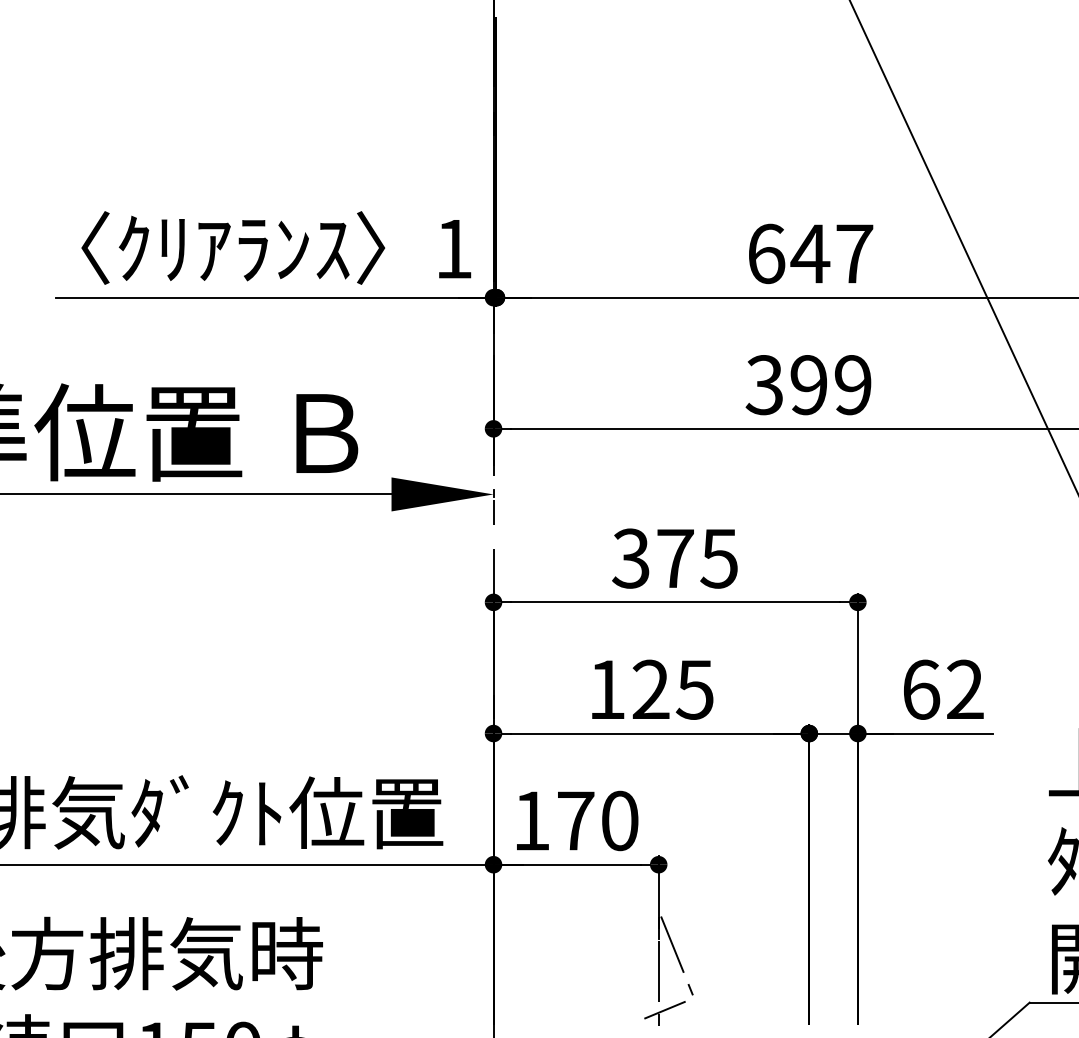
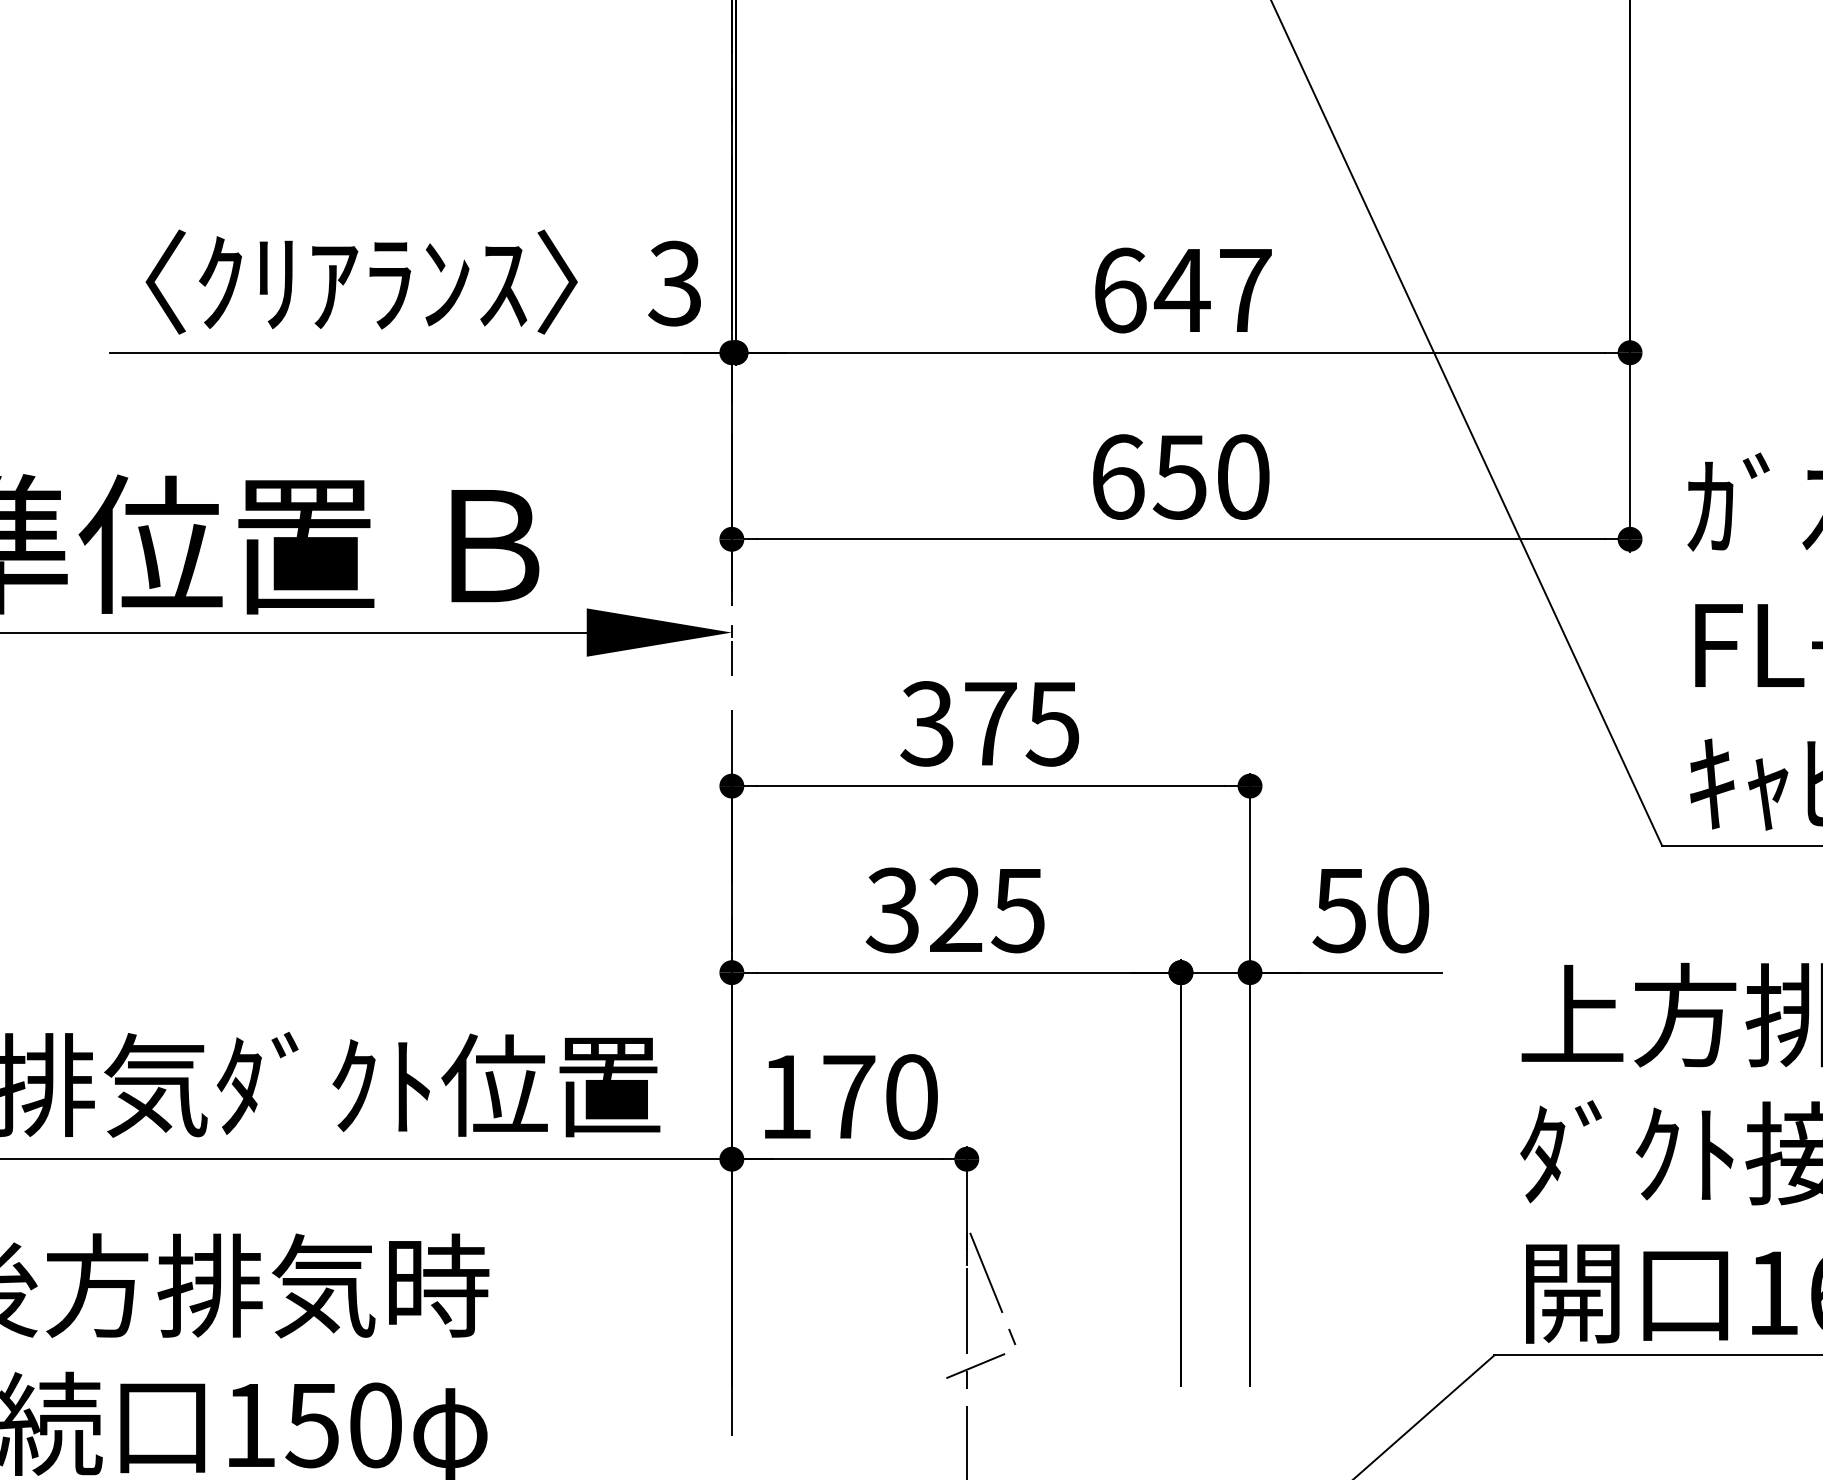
text: (453, 249) -> (674, 283), 1 -> 3
text: (808, 384) -> (1179, 476), 399 -> 650
text: (605, 689) -> (891, 910), 125 -> 325
text: (942, 689) -> (1370, 910), 62 -> 50

